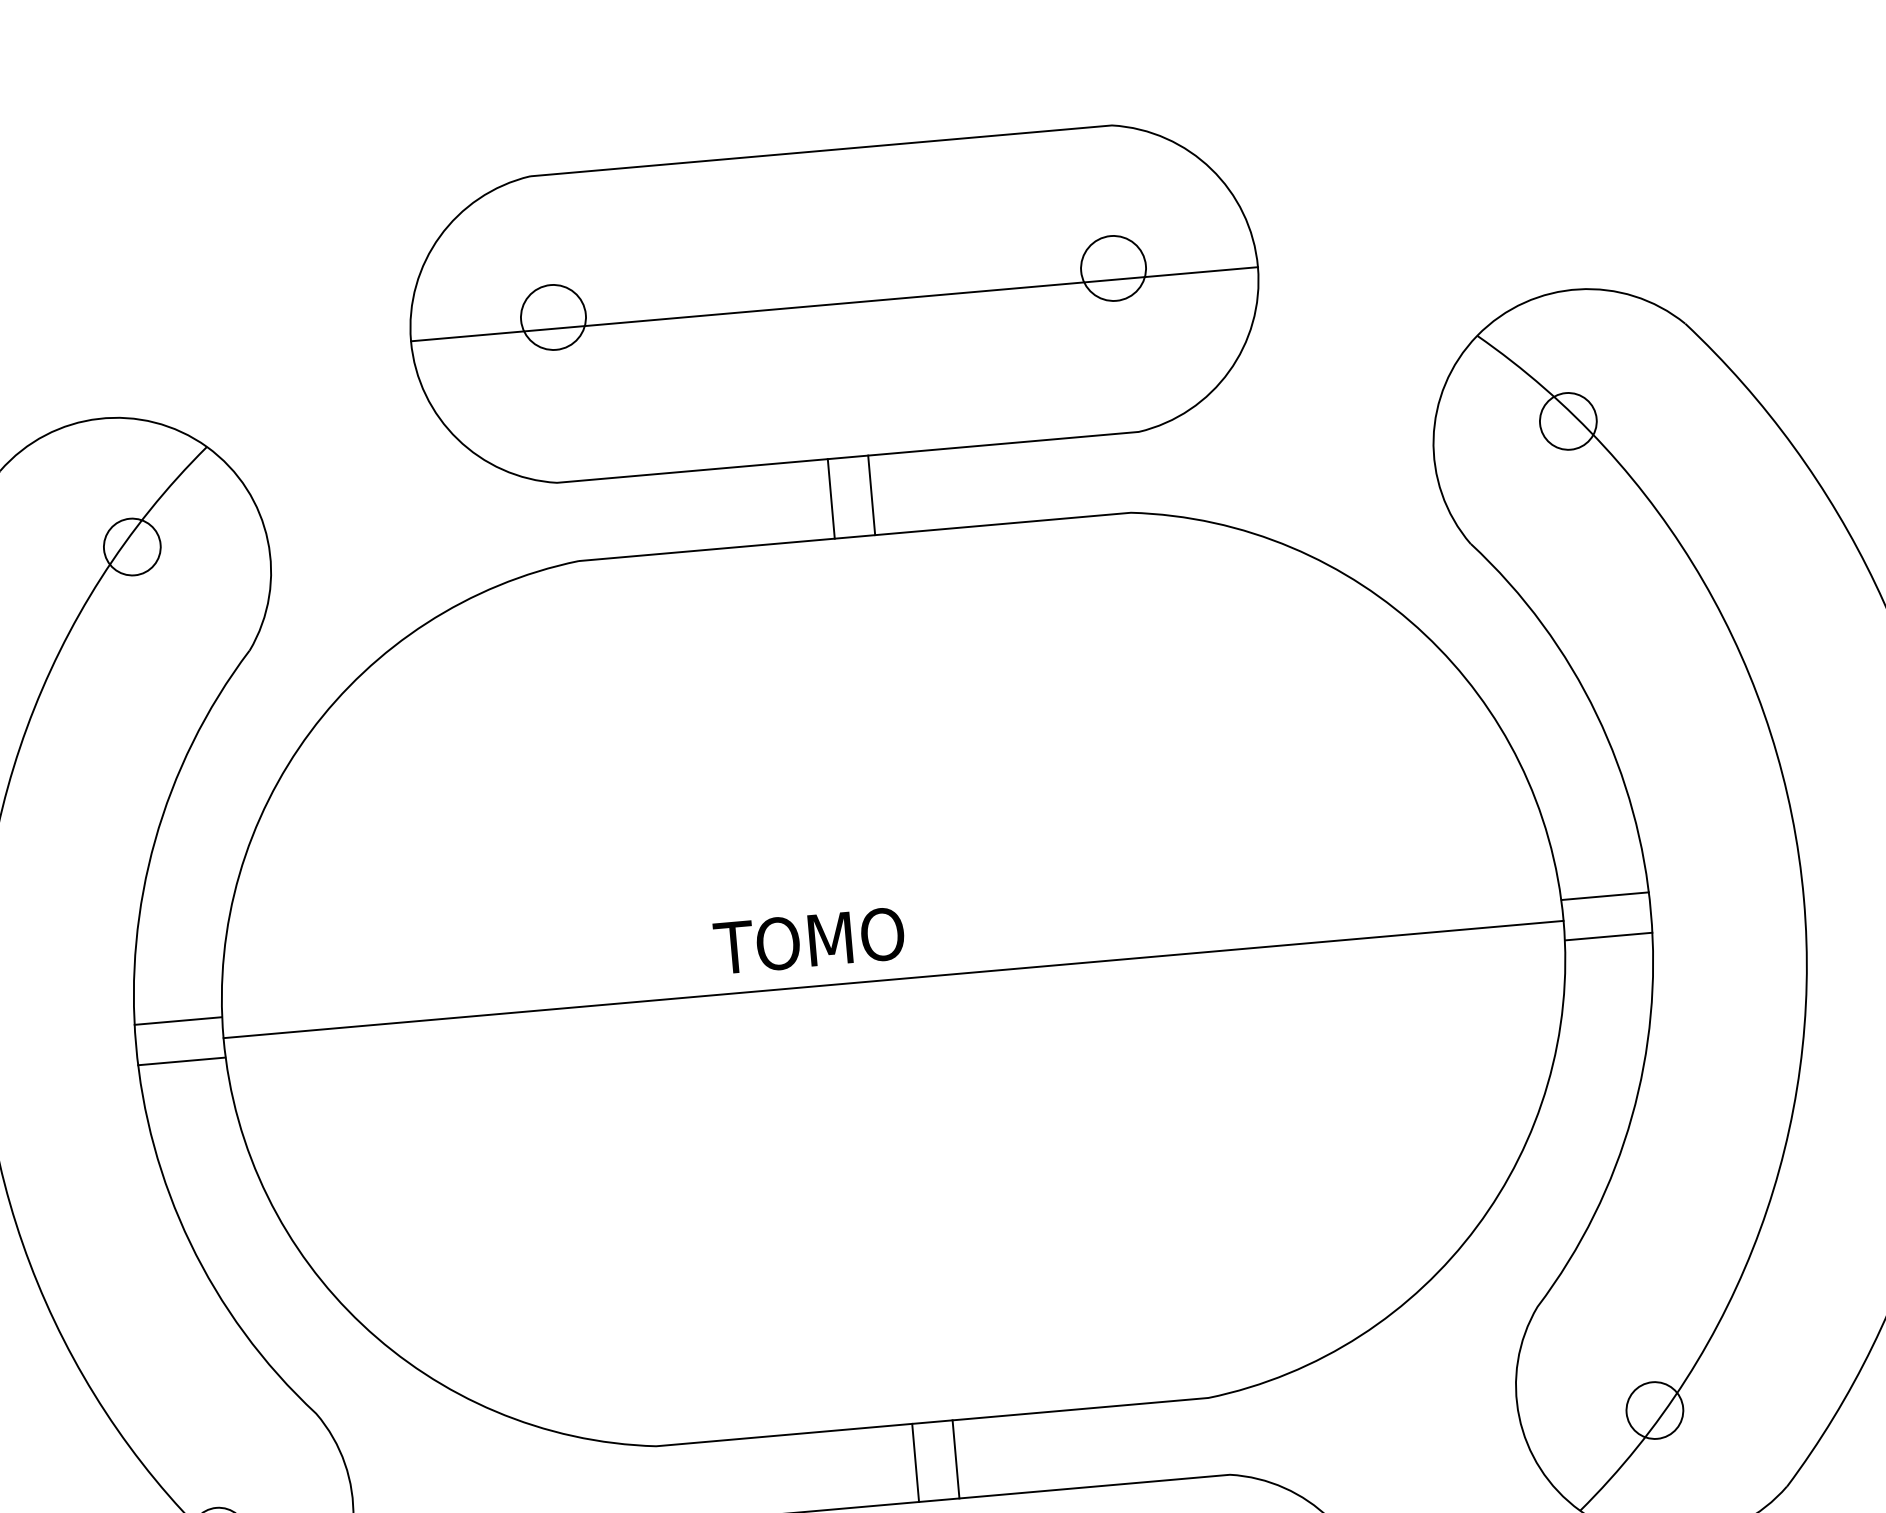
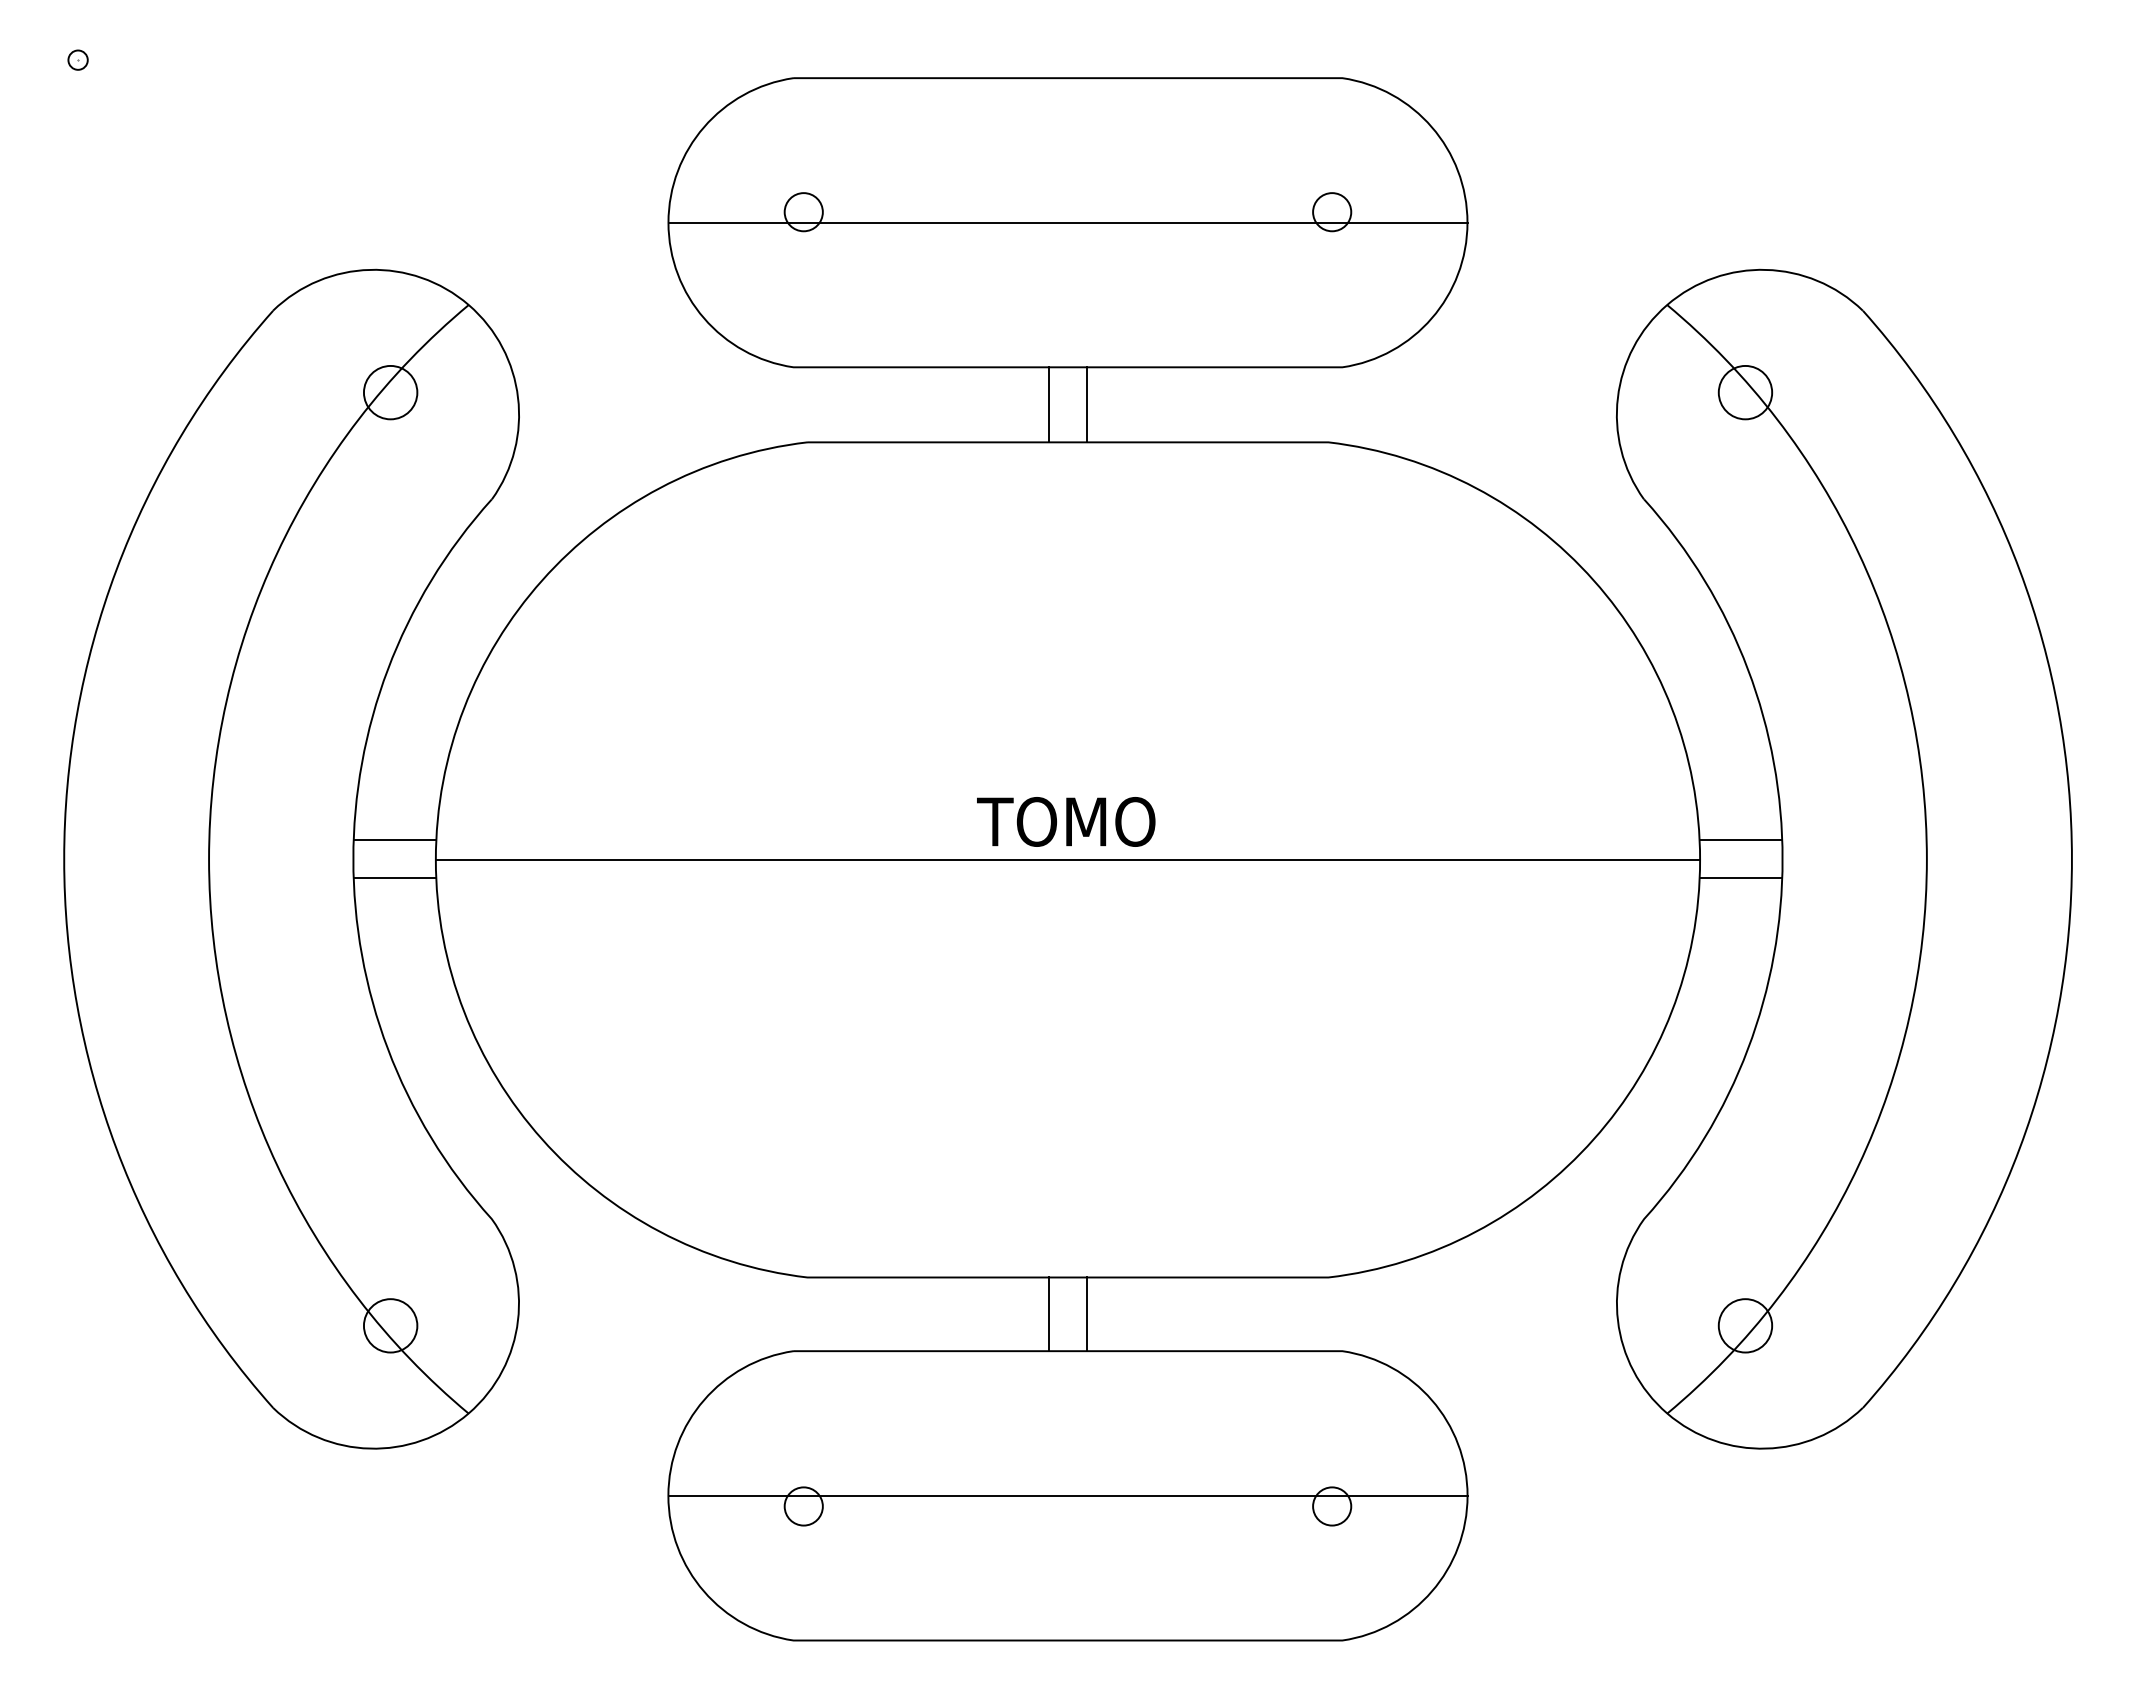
circle: (1113, 268) -> (1332, 212), size x0.62
circle: (553, 317) -> (803, 212), size x0.62
text: (809, 940) -> (1066, 821), moved

